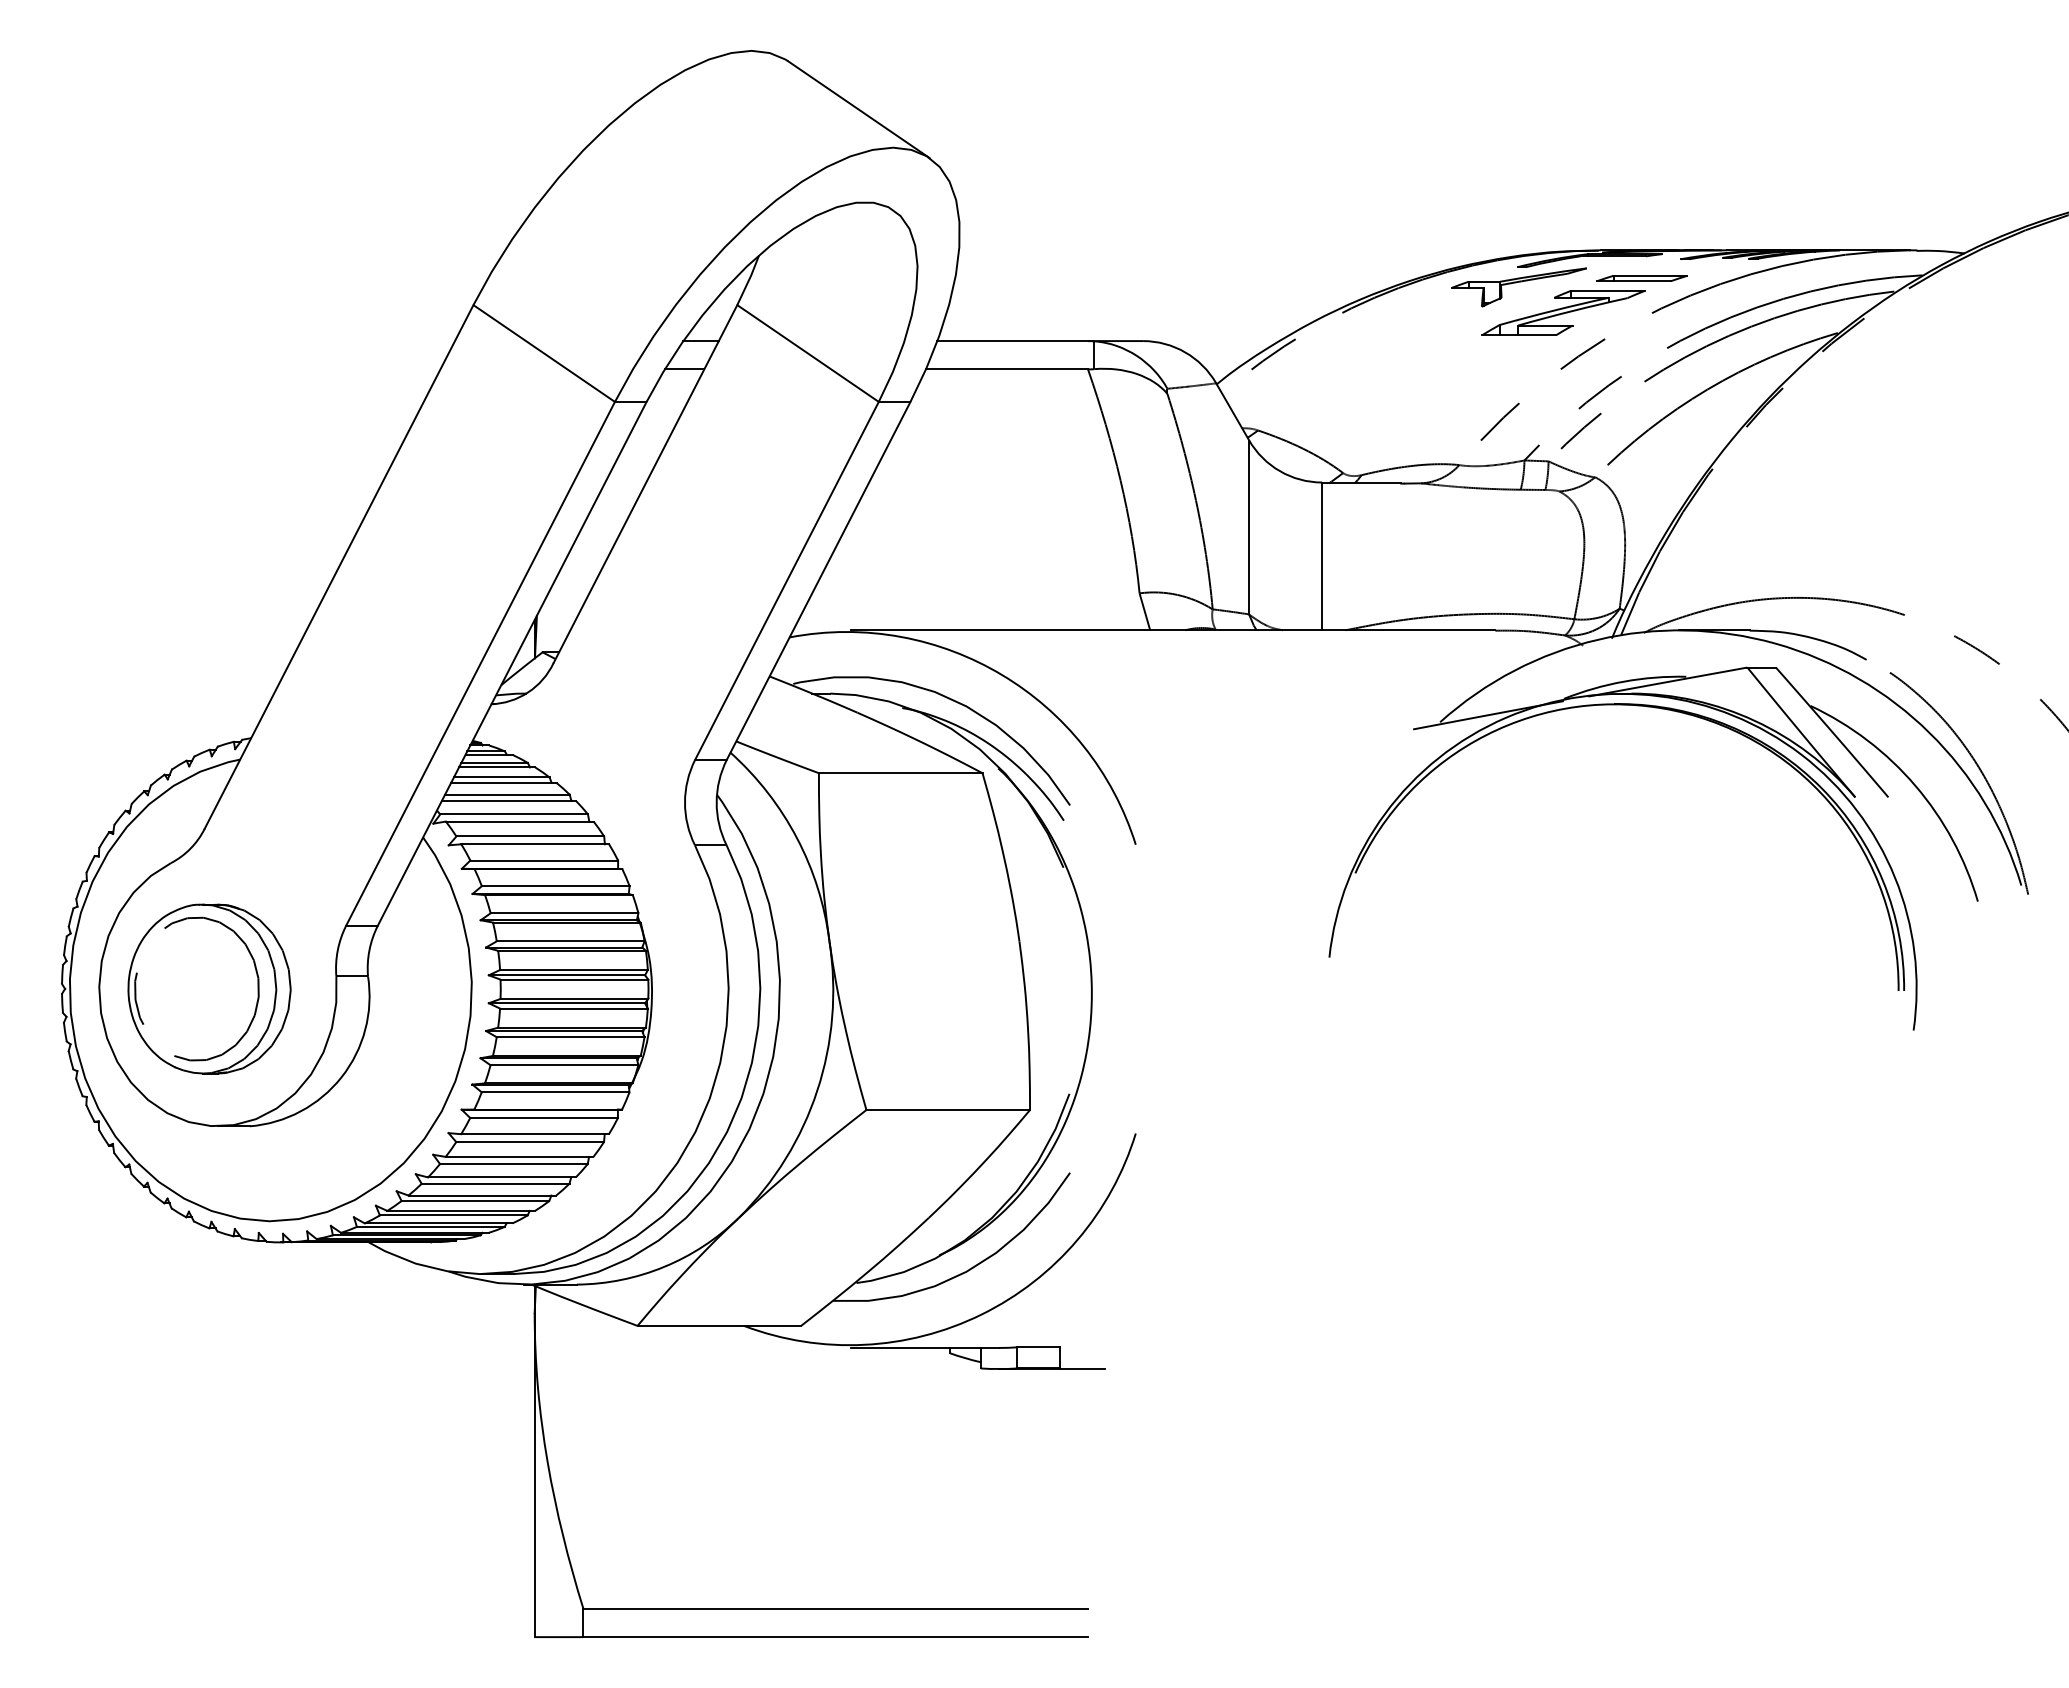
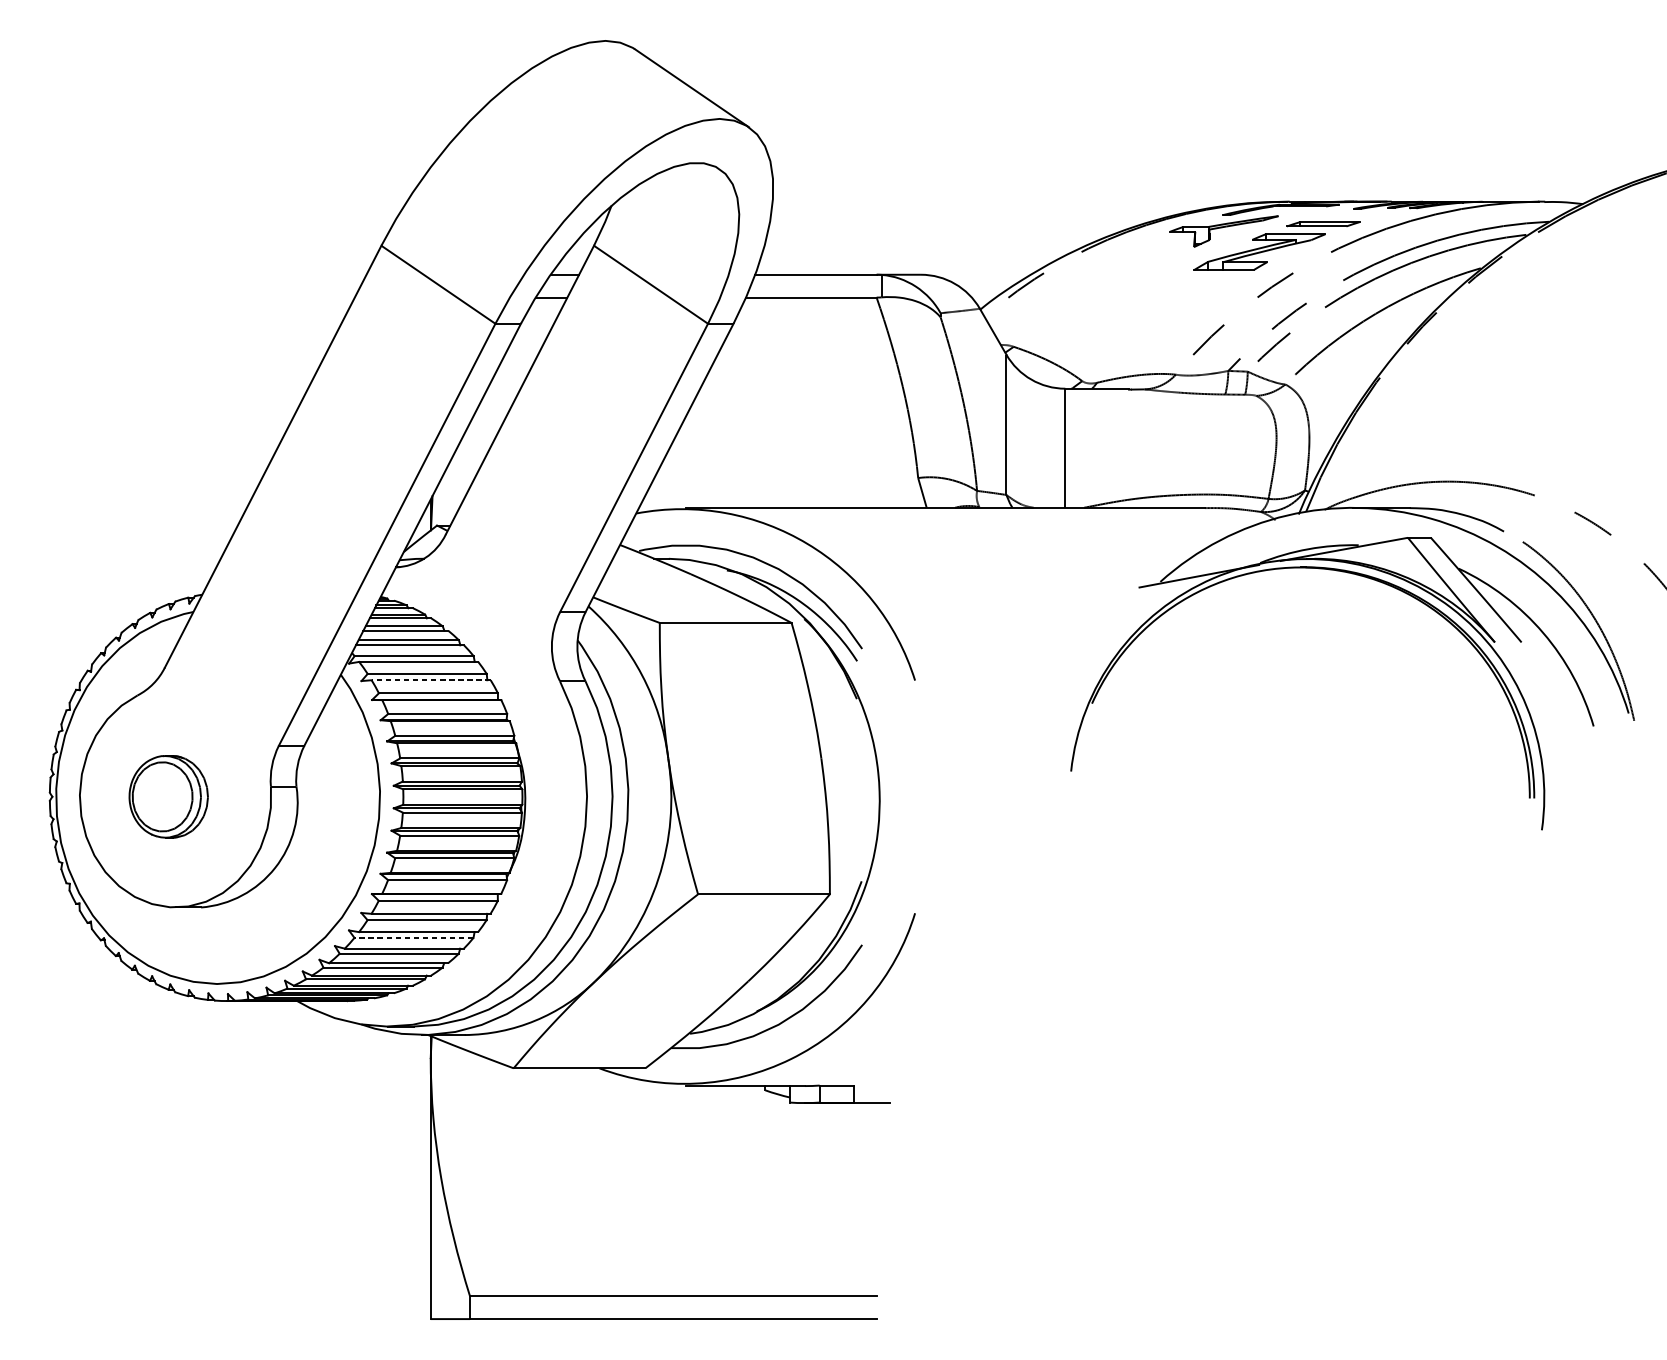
line: (535, 844) -> (431, 680), solid -> dashed
part: (209, 988) -> (168, 796), size x0.6
line: (513, 1164) -> (413, 938), solid -> dashed

